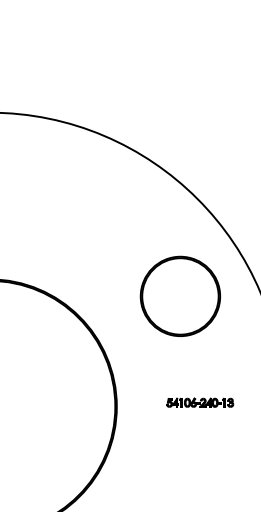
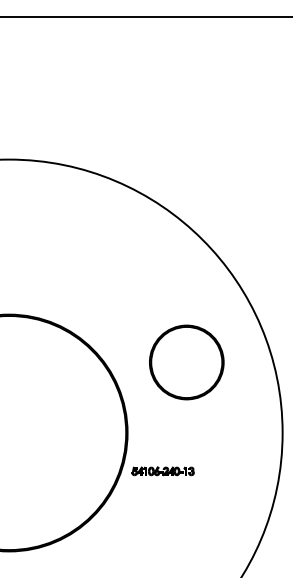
part: (180, 296) -> (186, 362), moved
part: (199, 402) -> (162, 471), moved

